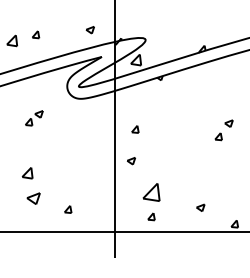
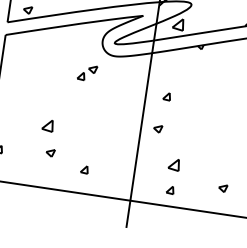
part: (34, 118) -> (87, 73), moved
part: (151, 192) -> (174, 164), size x0.62
part: (33, 198) -> (50, 152), size x0.62

